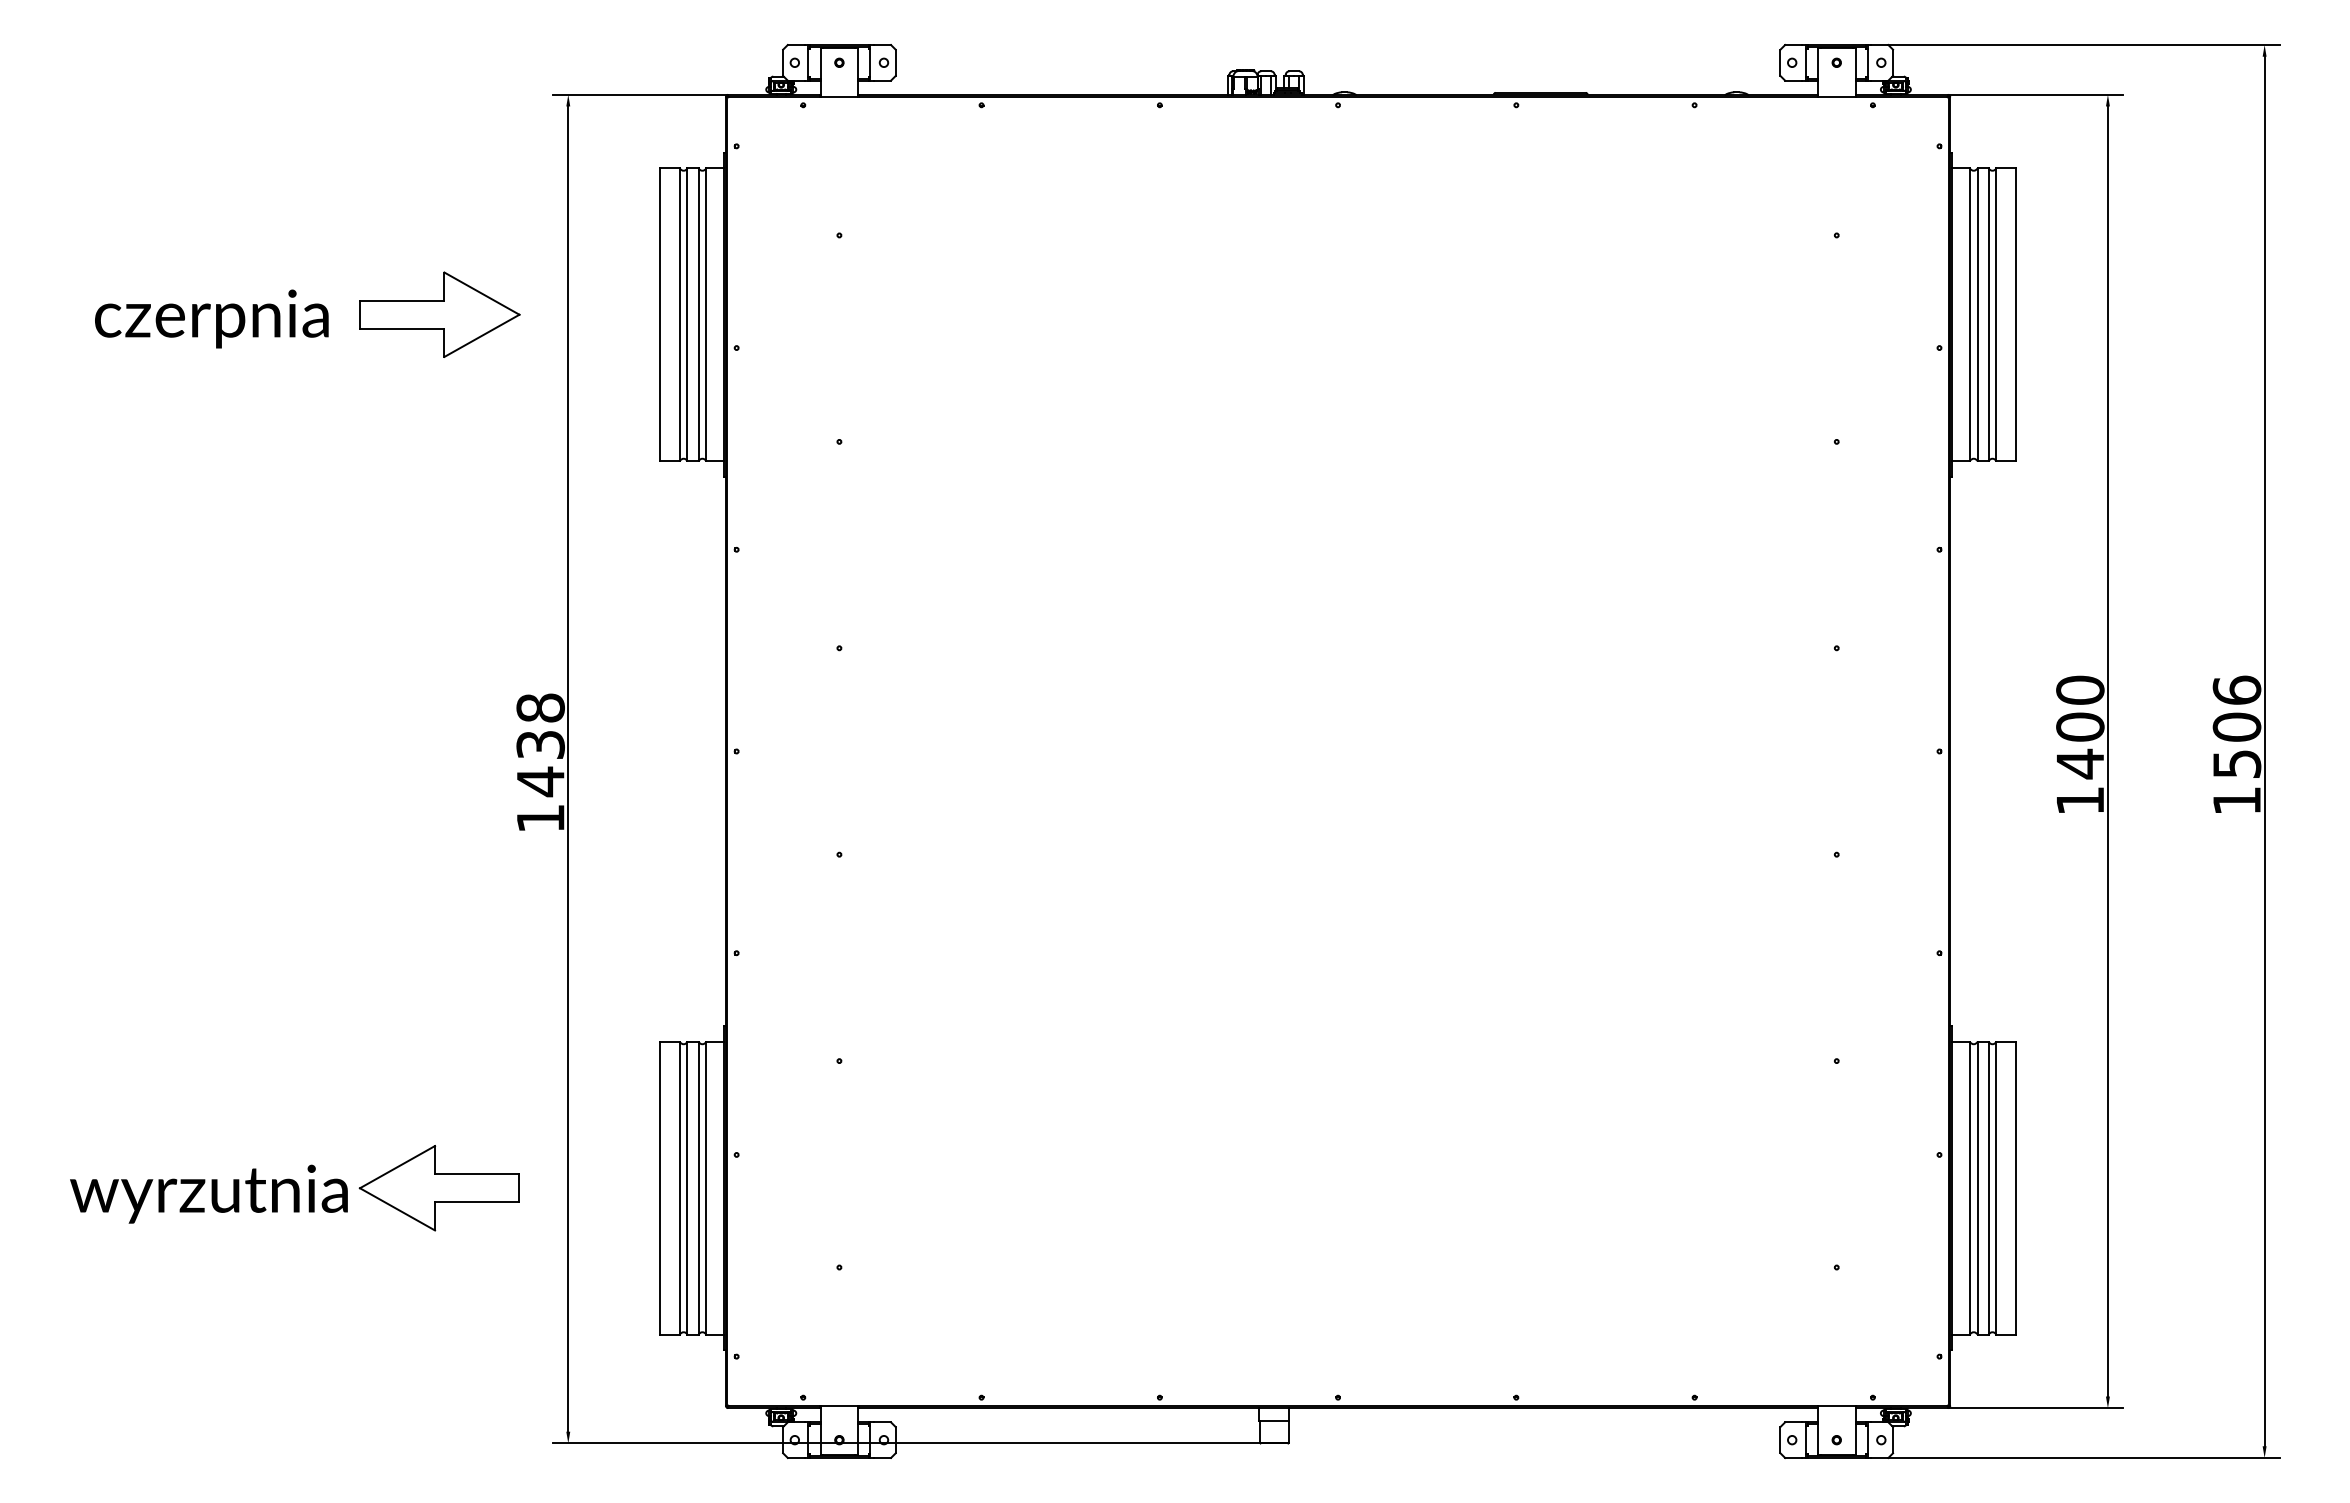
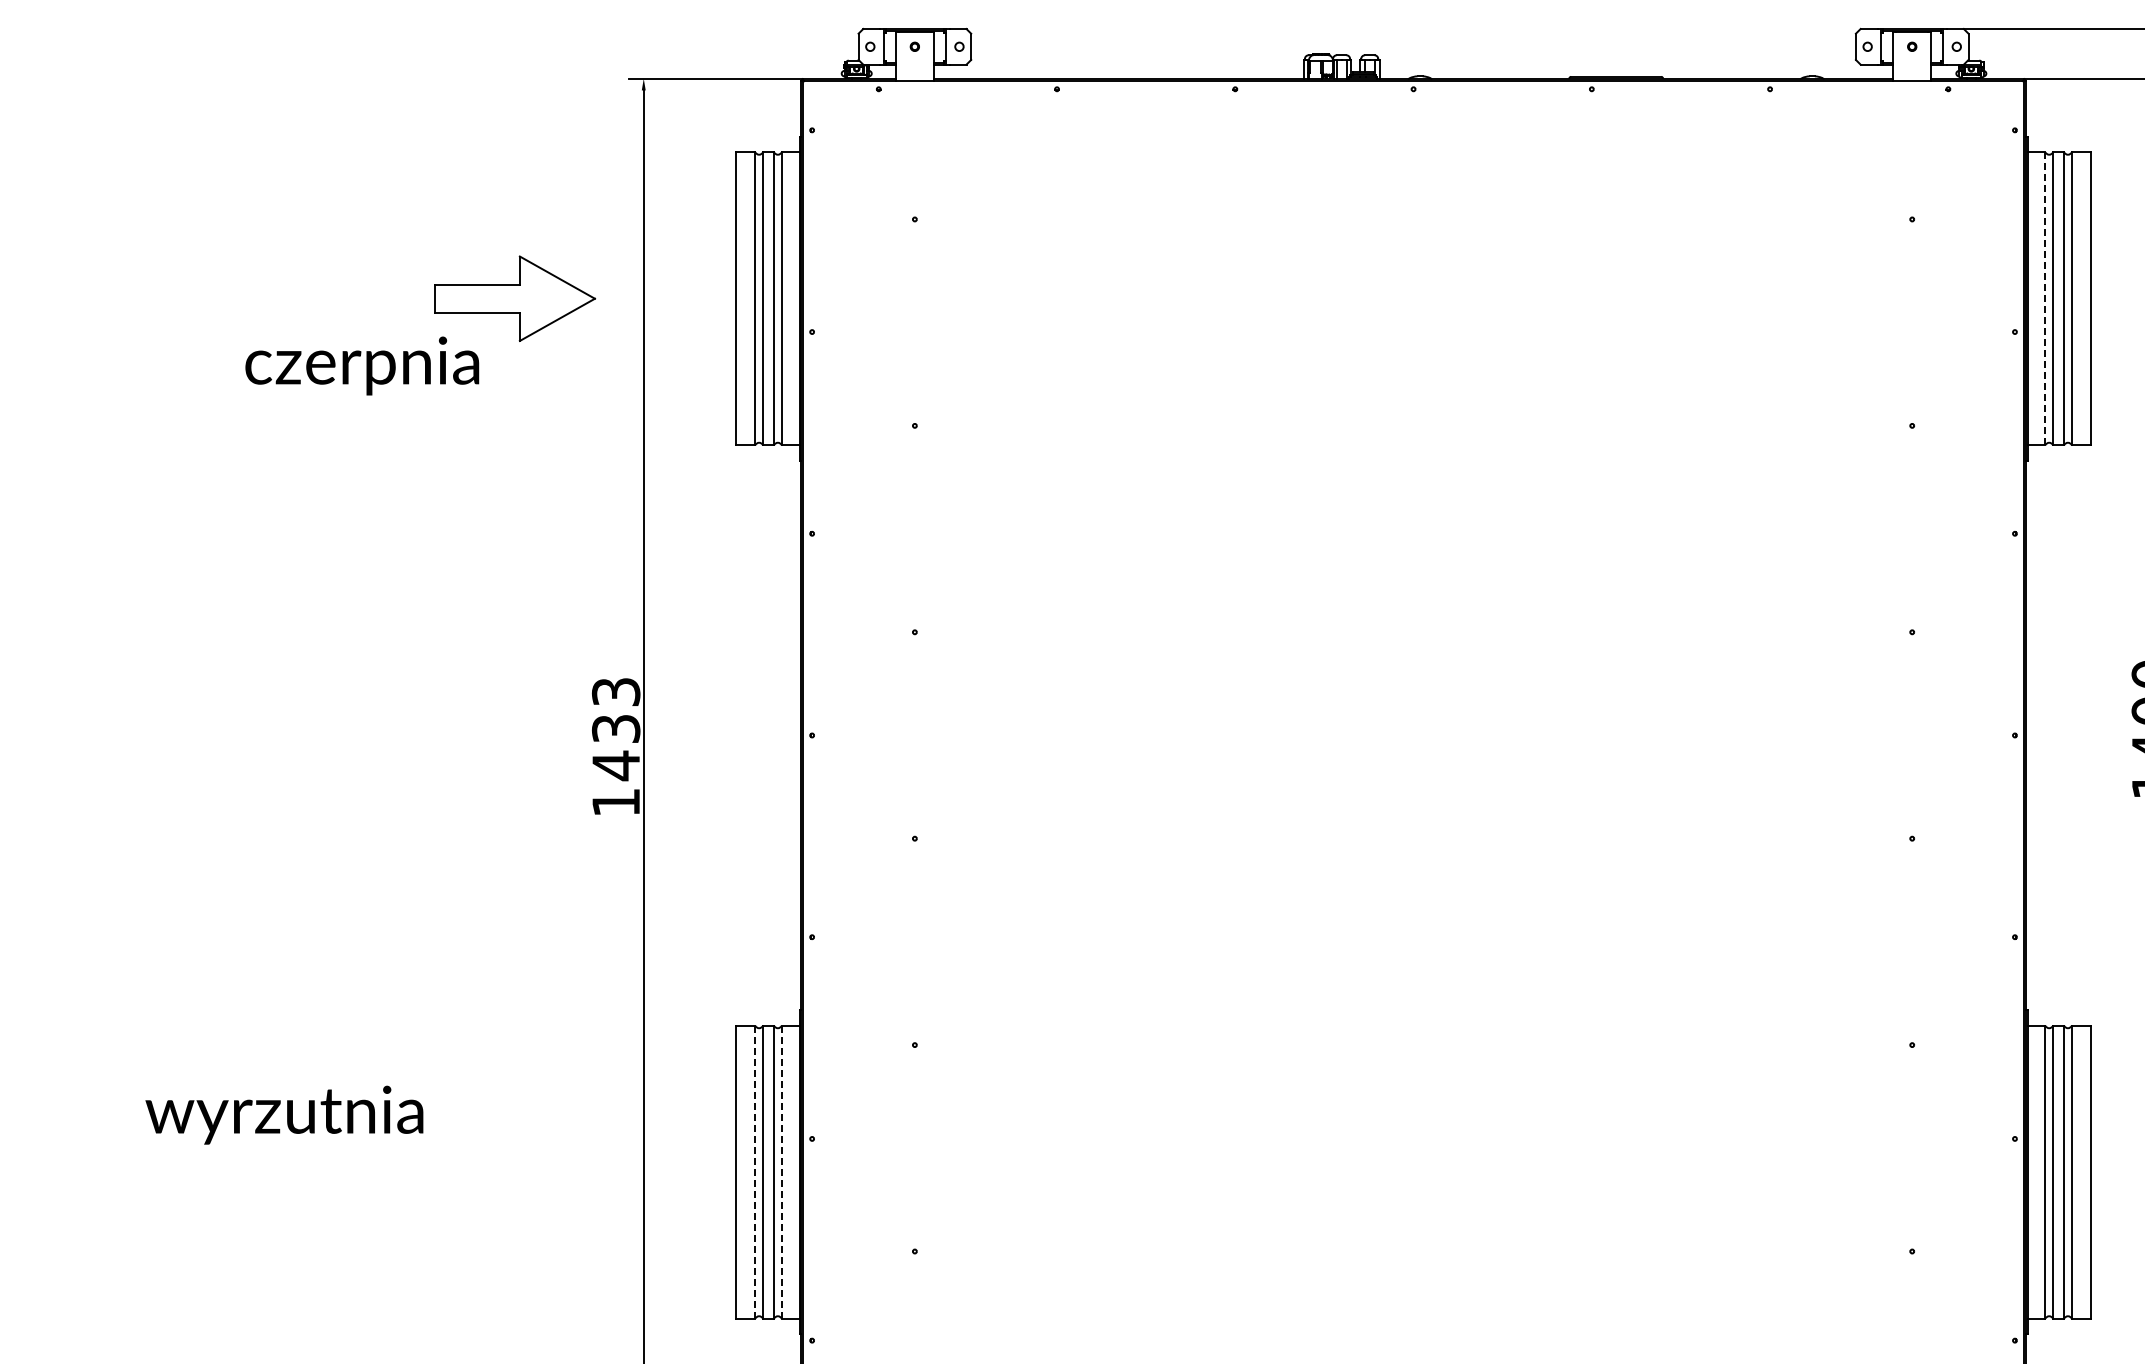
line: (1969, 315) -> (2044, 299), solid -> dashed
text: (211, 318) -> (361, 365), moved
text: (540, 707) -> (615, 691), 1438 -> 1433
line: (706, 1187) -> (781, 1171), solid -> dashed
part: (438, 1188) -> (513, 1172), removed
line: (679, 1188) -> (754, 1172), solid -> dashed
text: (208, 1193) -> (283, 1114), moved

